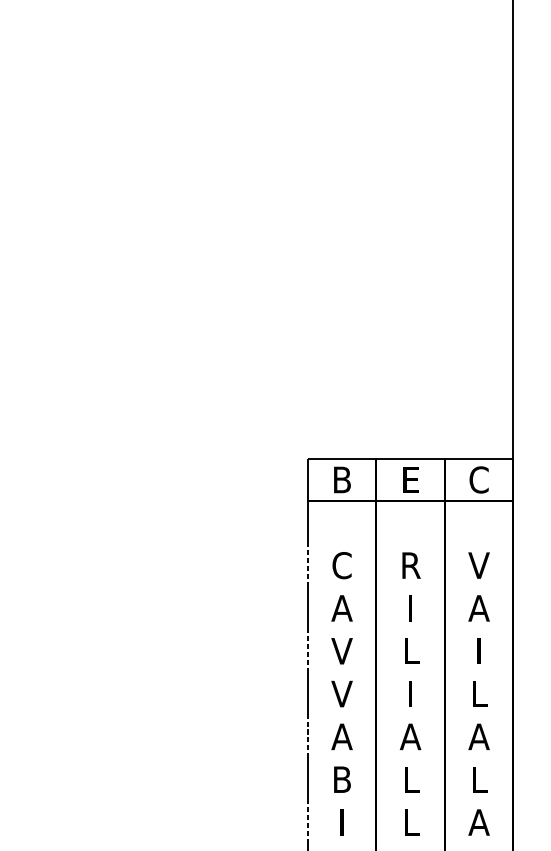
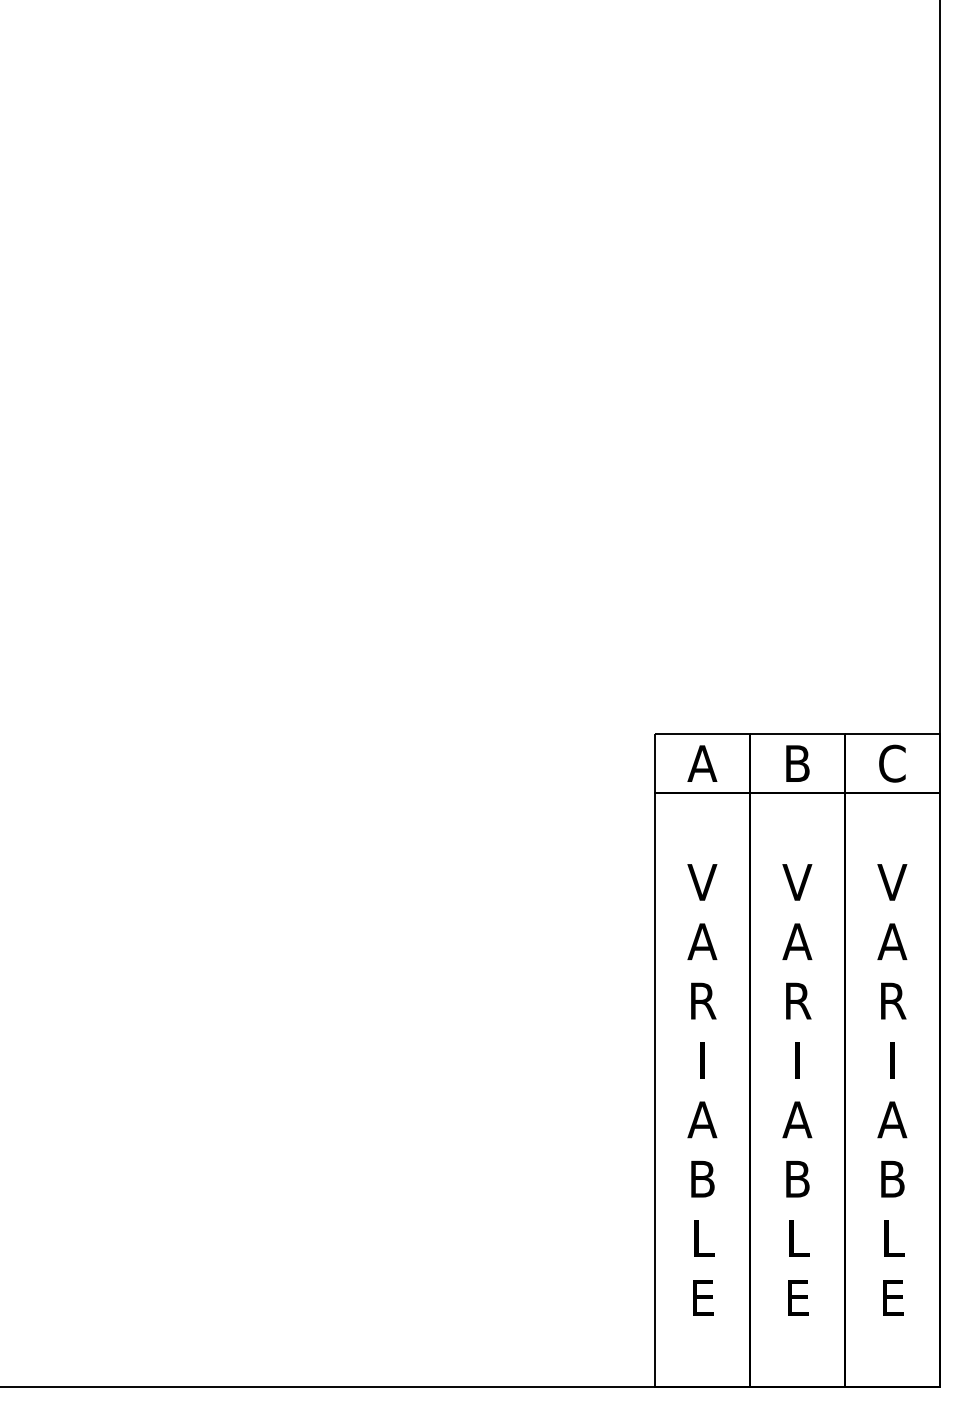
text: (342, 479) -> (702, 763), B -> A
text: (410, 479) -> (797, 763), E -> B
line: (307, 565) -> (654, 882), dashed -> solid
text: (342, 565) -> (702, 882), C -> V
text: (410, 565) -> (797, 882), R -> V
text: (410, 608) -> (797, 941), I -> A
text: (342, 650) -> (702, 1000), V -> R
text: (411, 650) -> (798, 1000), L -> R
text: (479, 650) -> (893, 1000), I -> R
line: (307, 651) -> (654, 1001), dashed -> solid
text: (342, 694) -> (702, 1060), V -> I
text: (480, 694) -> (894, 1060), L -> I
line: (307, 736) -> (654, 1119), dashed -> solid
text: (410, 779) -> (797, 1178), L -> B
text: (479, 779) -> (892, 1178), L -> B
line: (307, 822) -> (654, 1238), dashed -> solid
text: (343, 822) -> (704, 1238), I -> L
text: (479, 822) -> (892, 1238), A -> L

